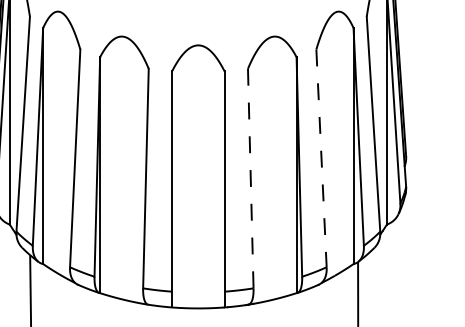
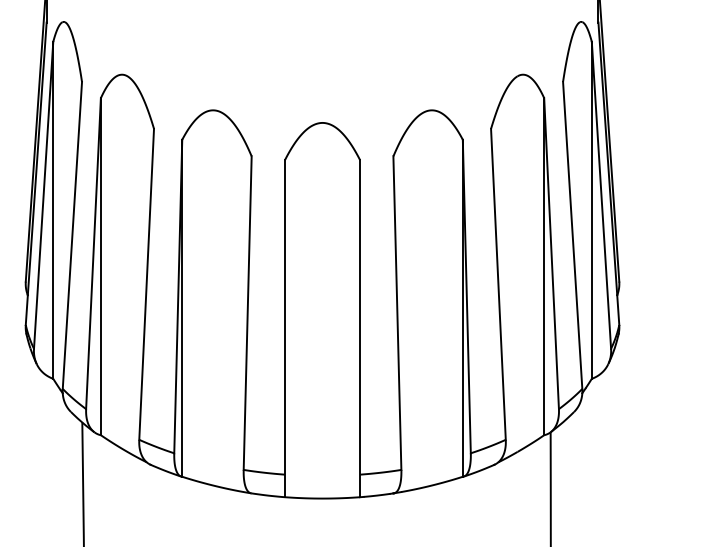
line: (321, 158) -> (498, 284), dashed -> solid
line: (250, 178) -> (397, 313), dashed -> solid

